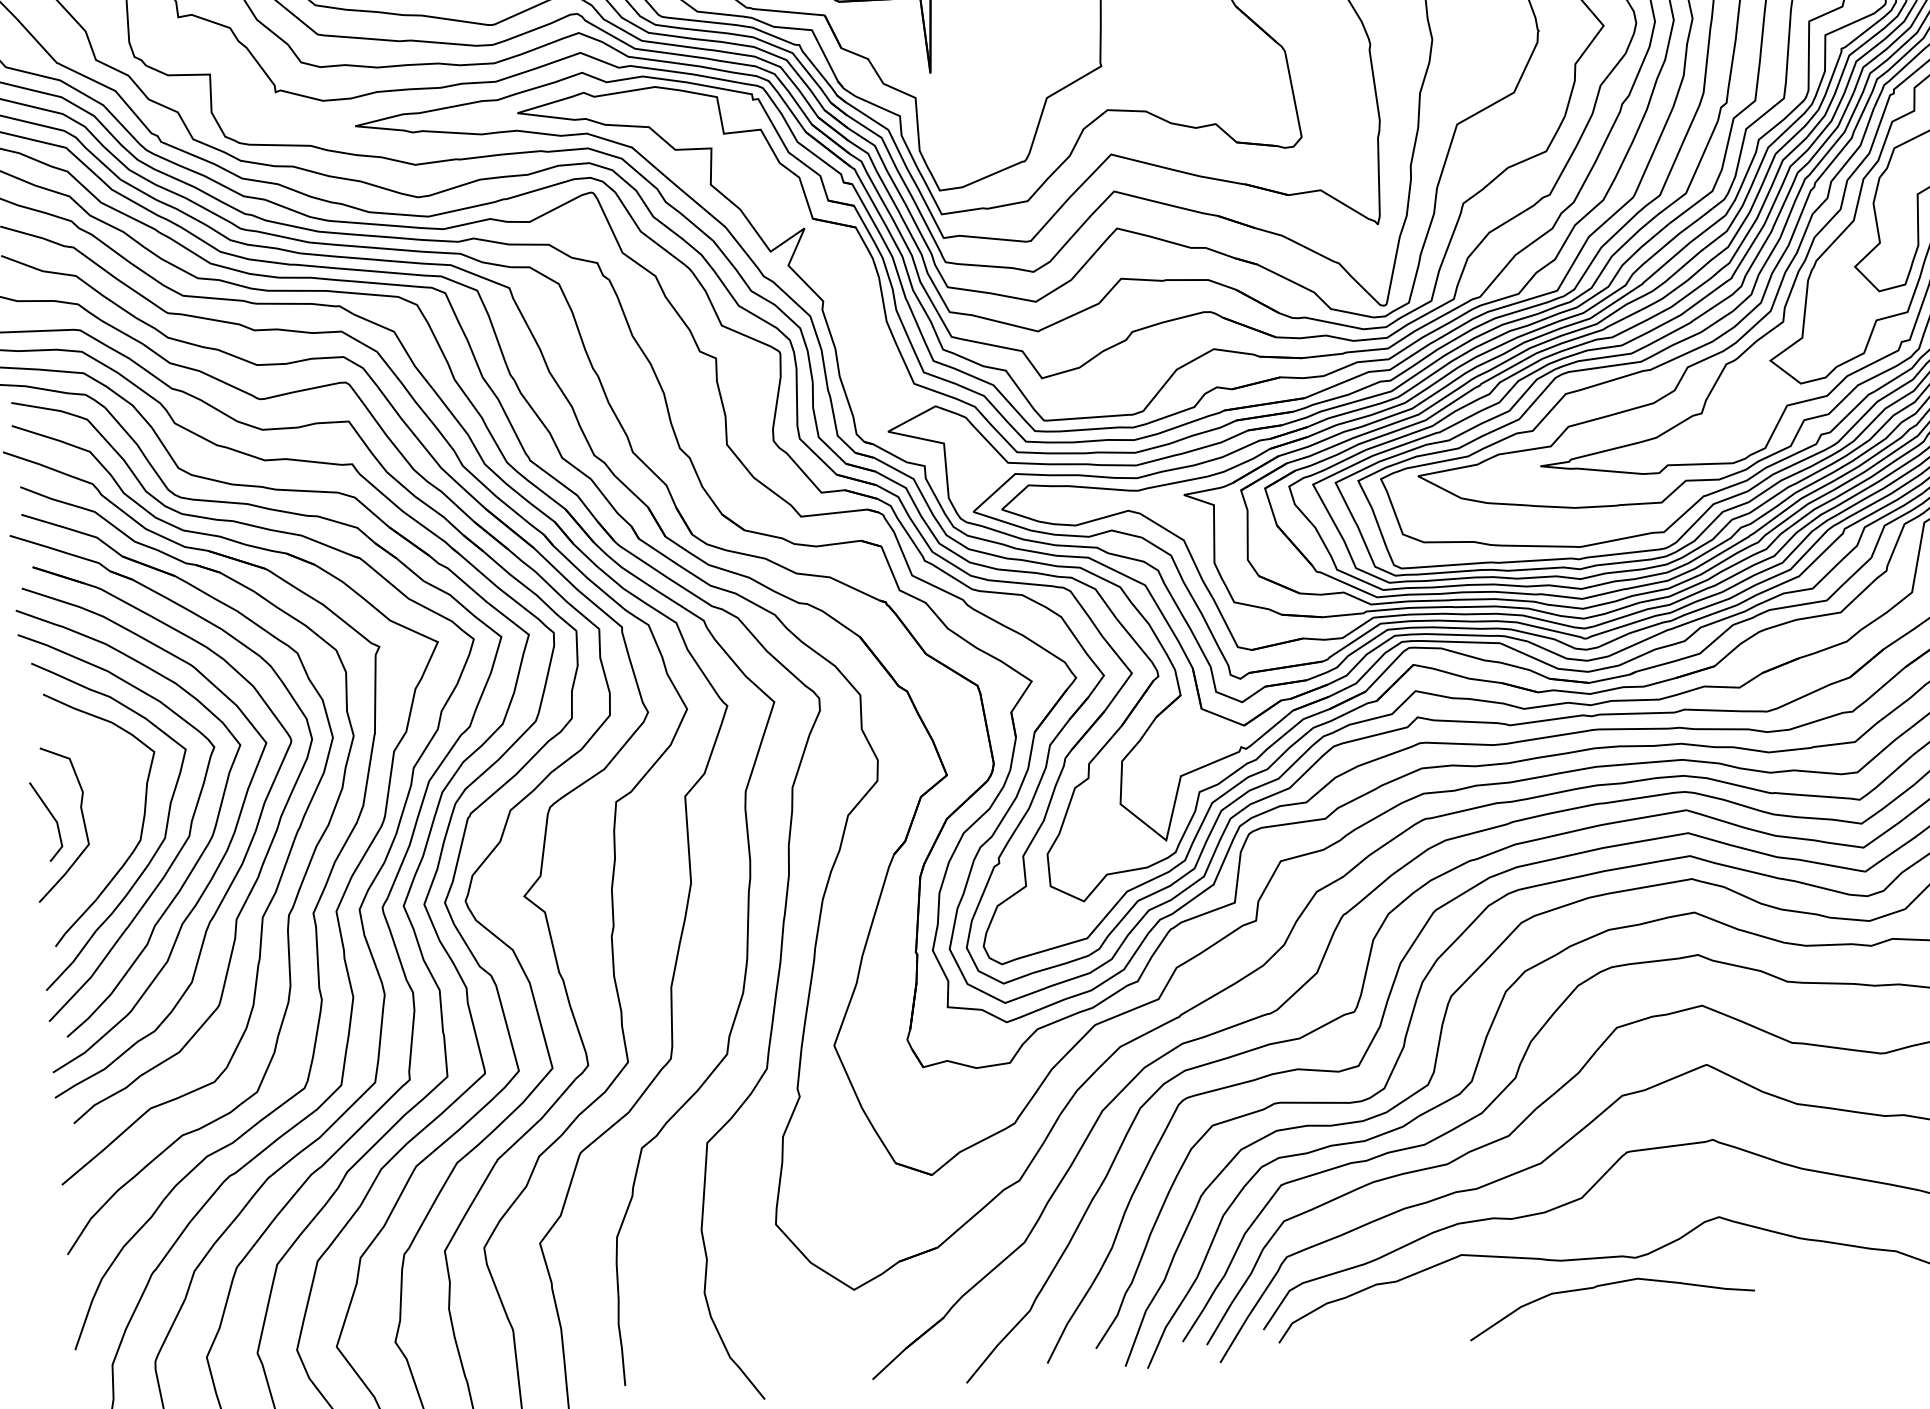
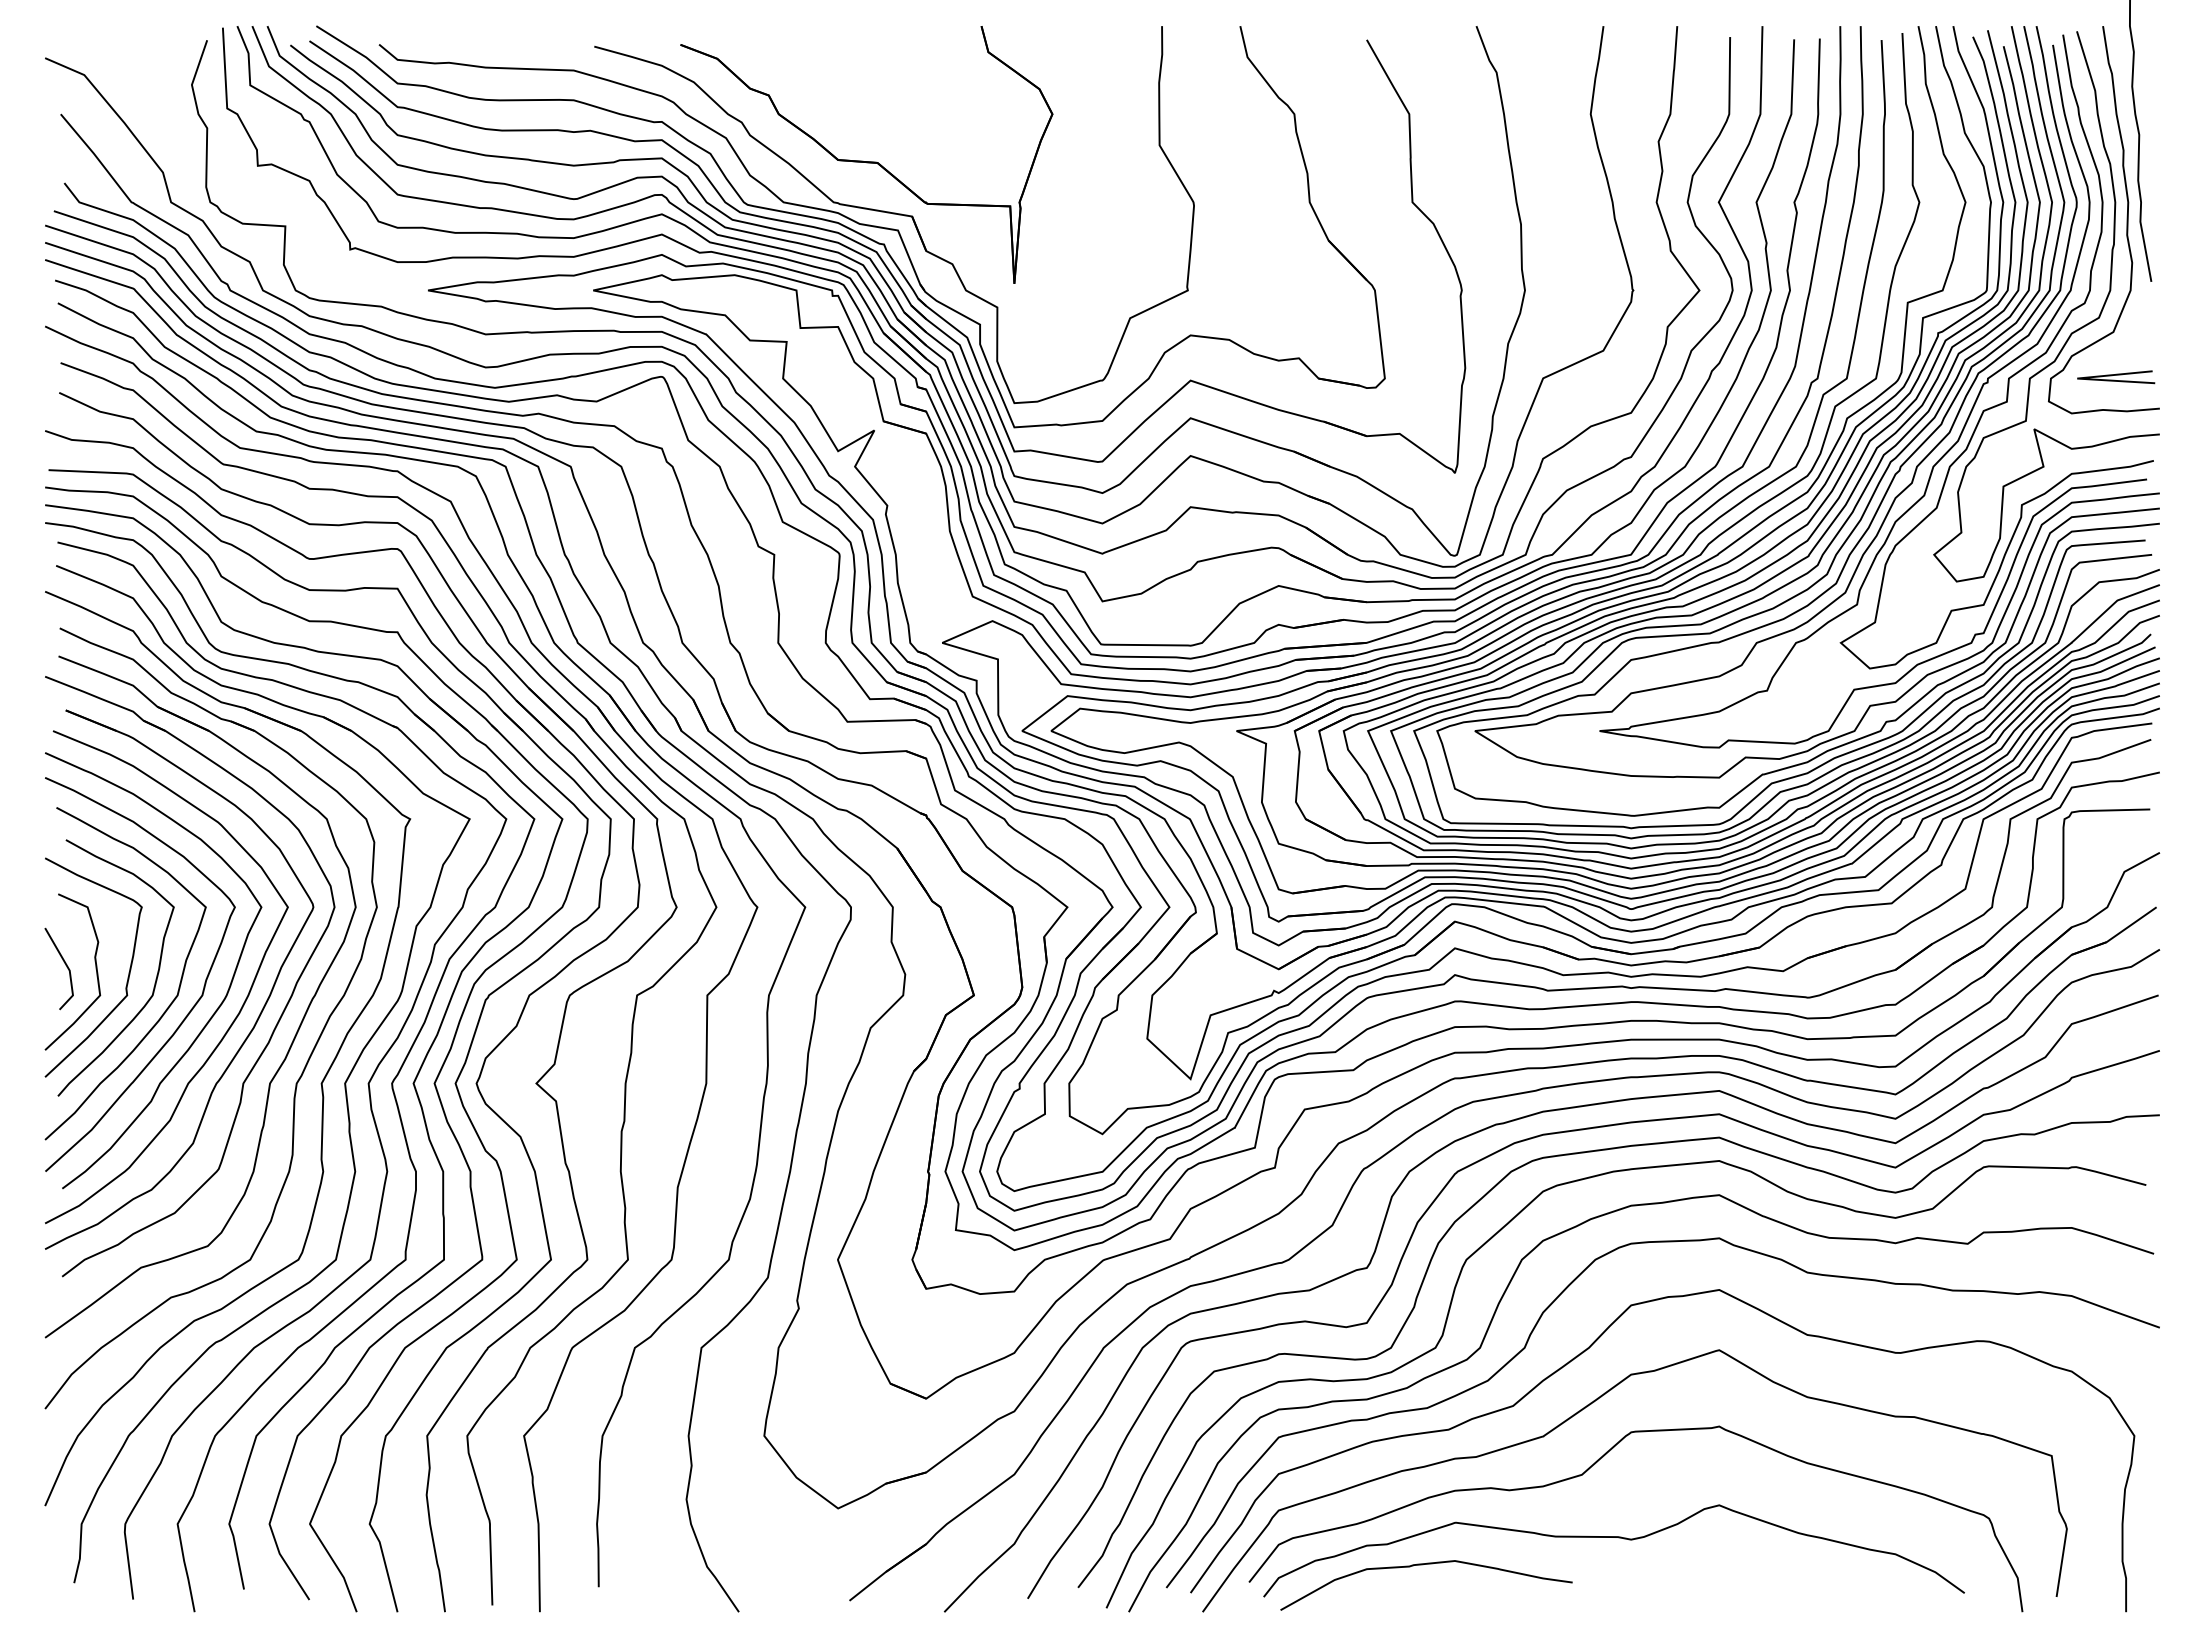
curve: (114, 819) -> (128, 972), added
curve: (1607, 1285) -> (1423, 1565), moved

